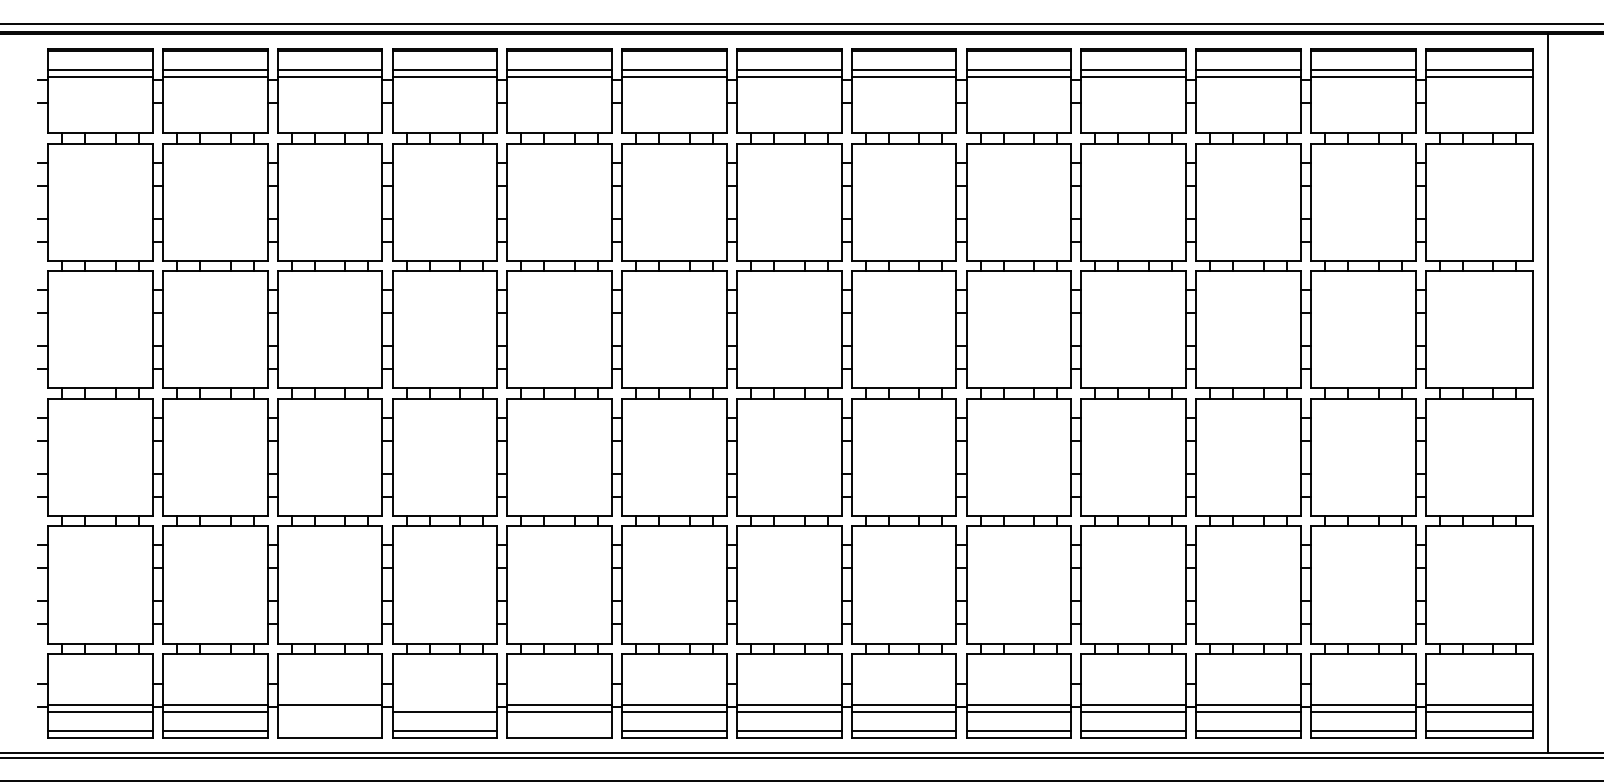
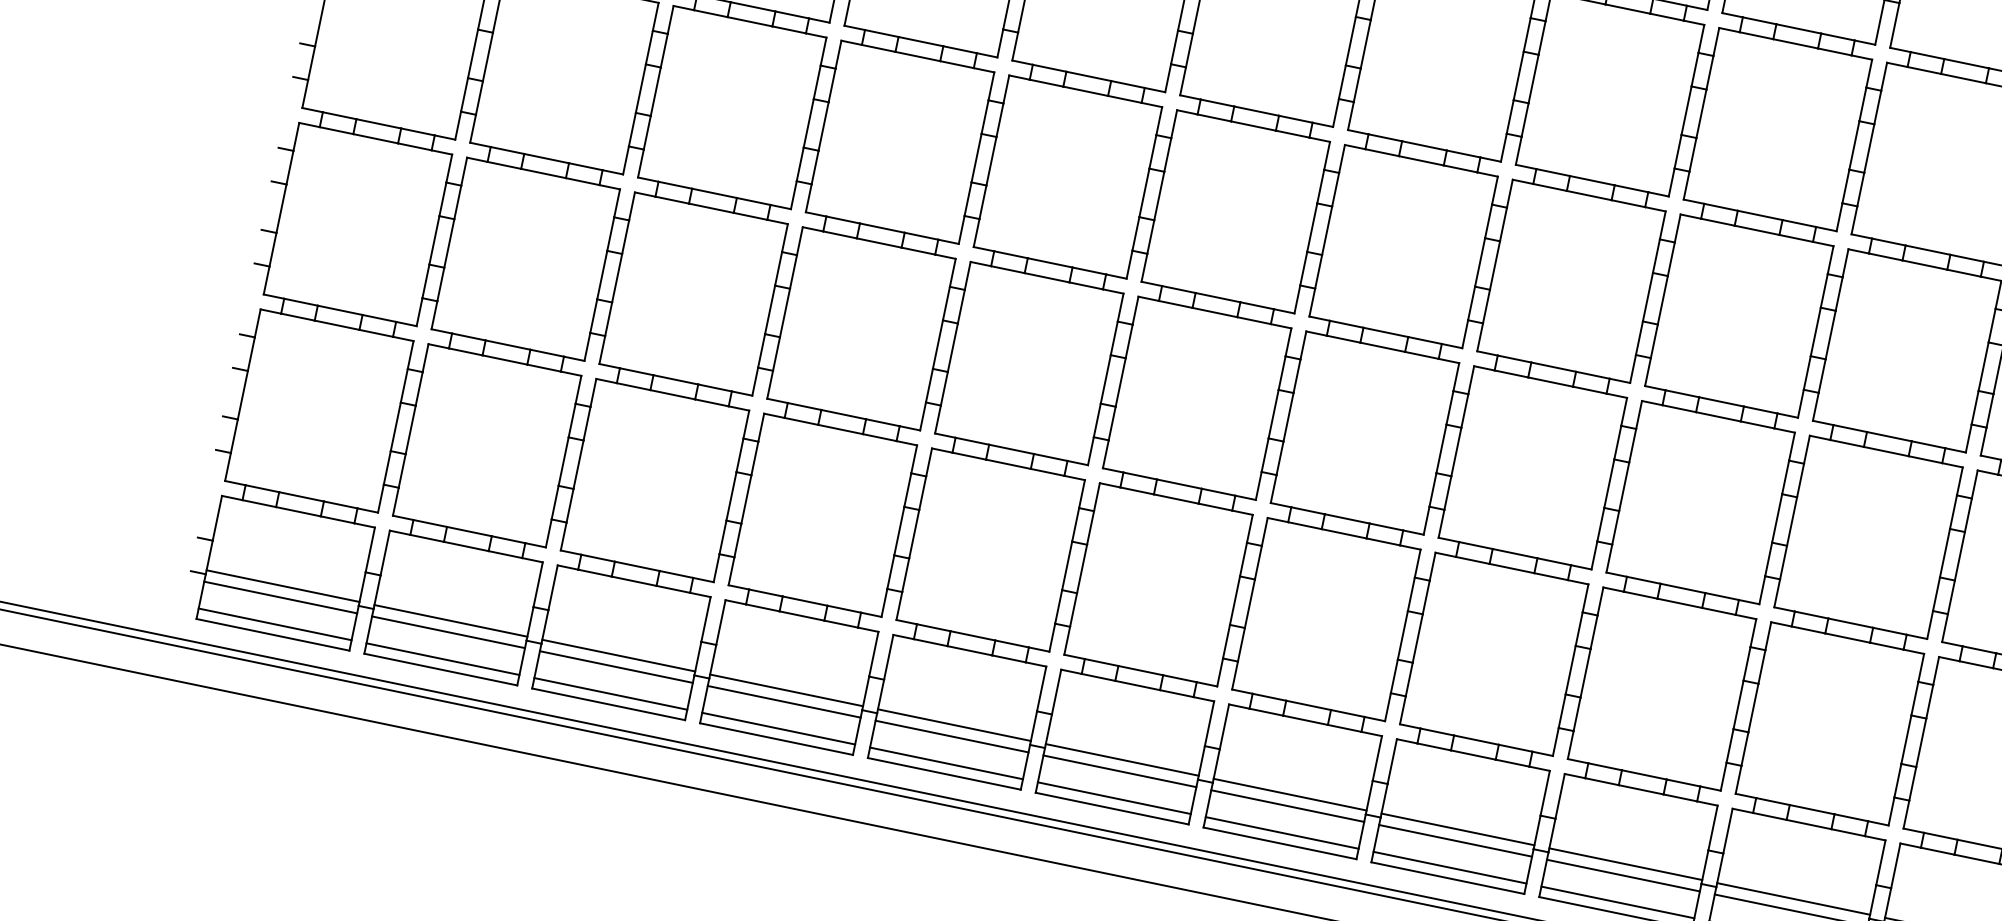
line: (444, 704) -> (786, 690), added
line: (329, 712) -> (615, 666), added
line: (329, 730) -> (610, 693), added
line: (559, 730) -> (946, 762), added

